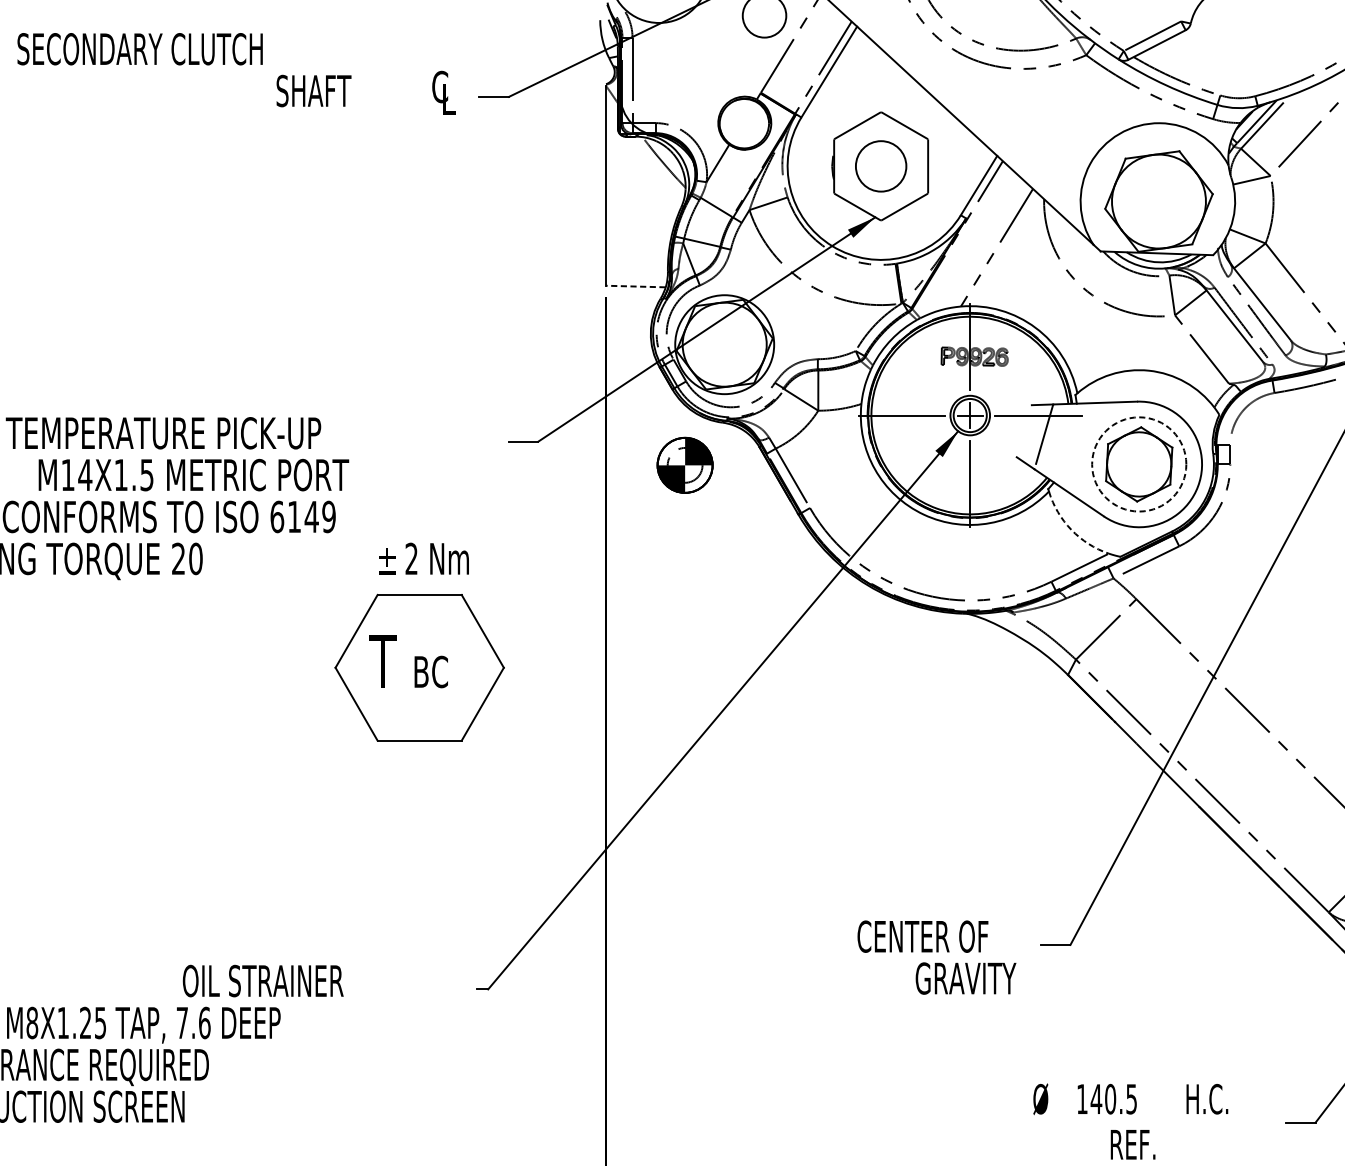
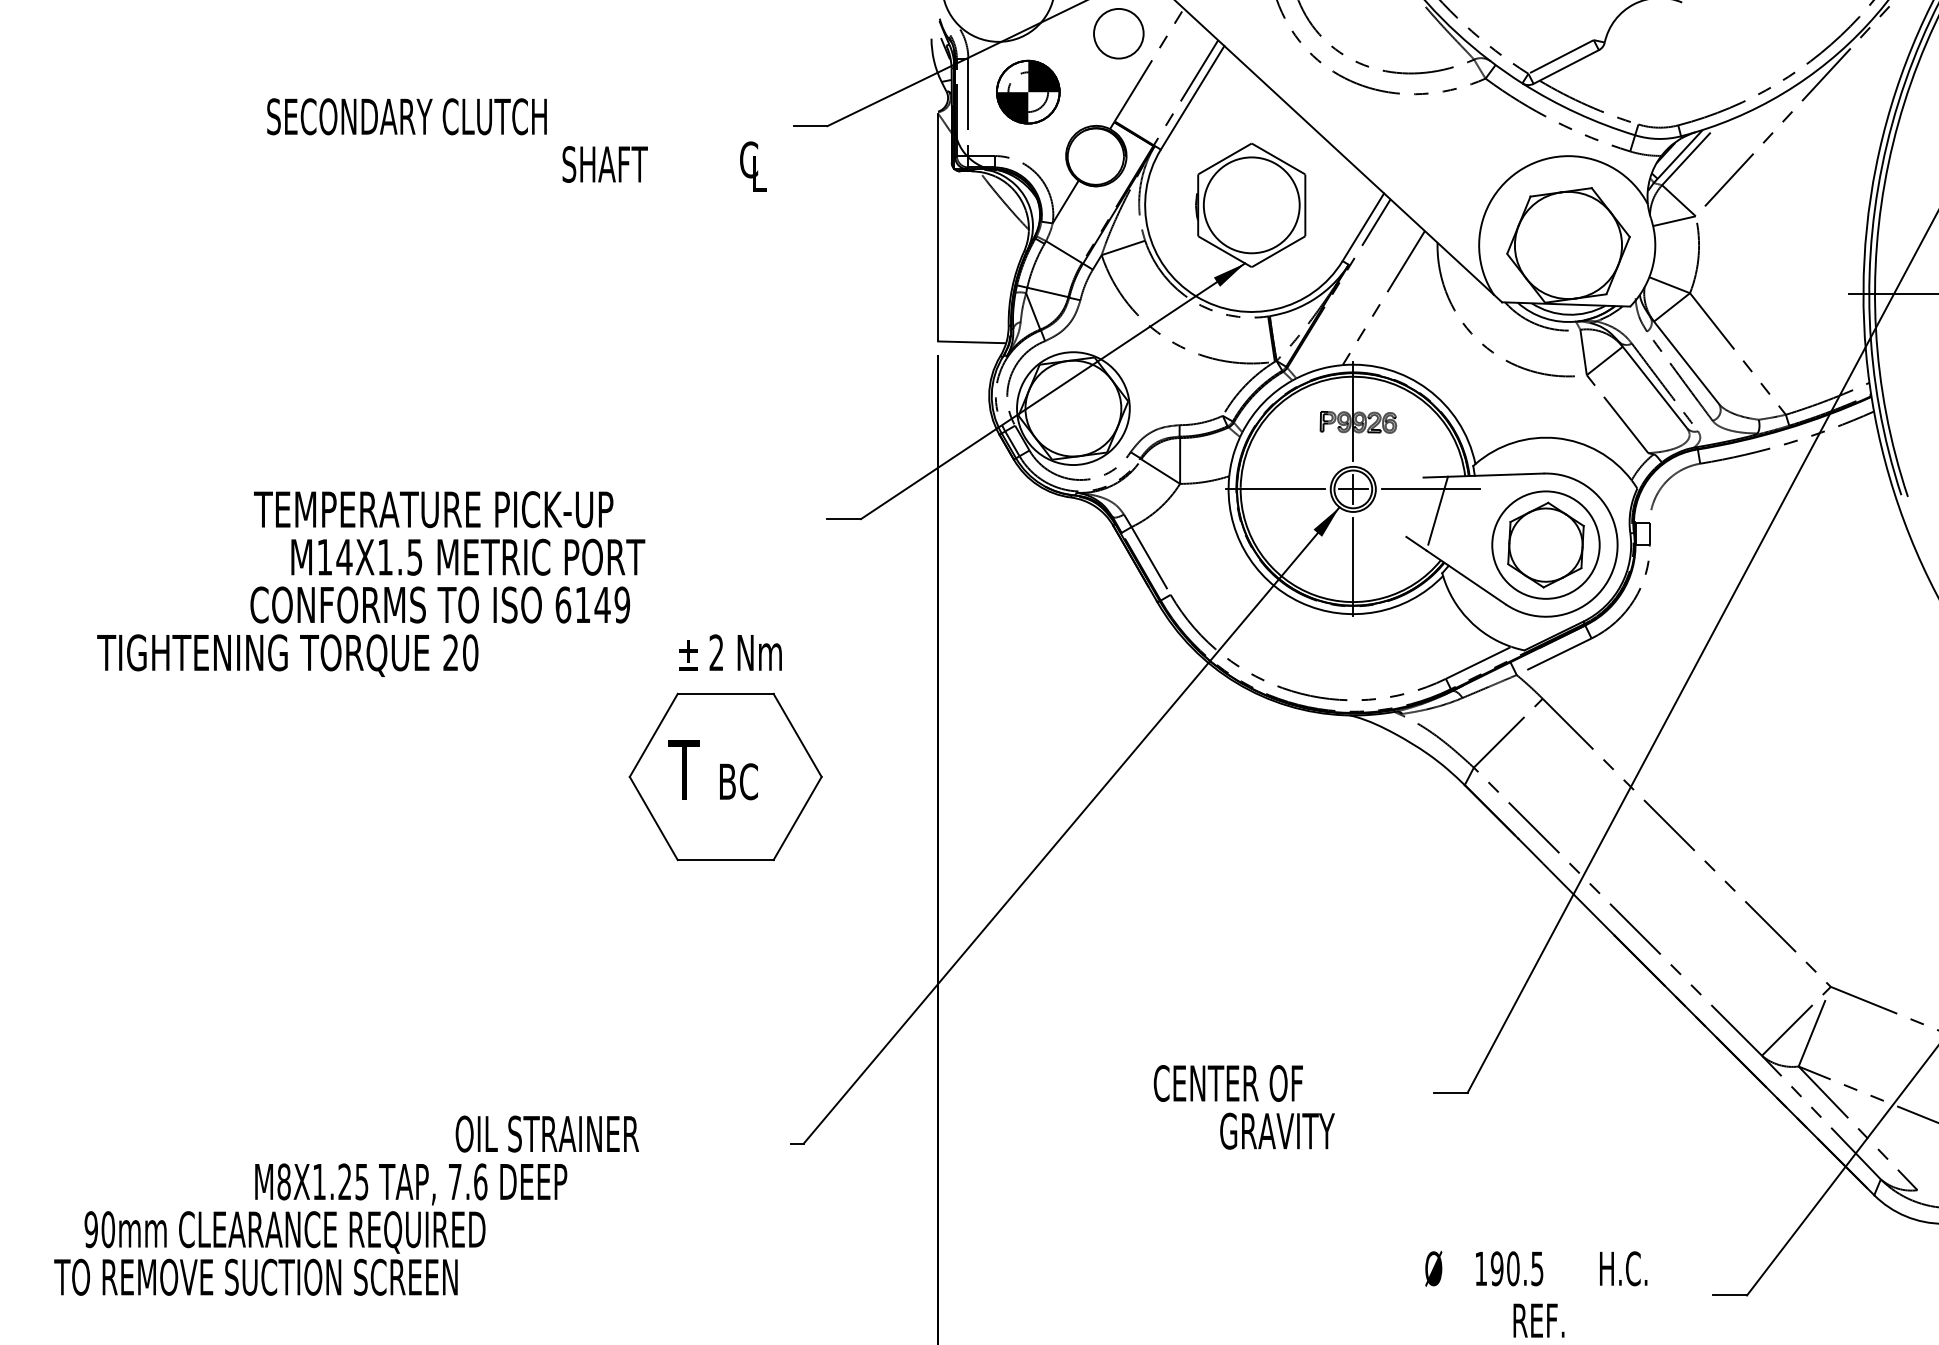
text: (236, 73) -> (516, 144), moved
circle: (880, 166) -> (1251, 205), size x1.67
line: (636, 286) -> (972, 342), dashed -> solid
circle: (1138, 463) -> (1545, 544), dashed -> solid
part: (685, 464) -> (1028, 91), moved
arc: (1071, 529) -> (1468, 619), dashed -> solid
text: (936, 957) -> (1243, 1107), moved
text: (1095, 1098) -> (1496, 1268), 140.5 -> 190.5

